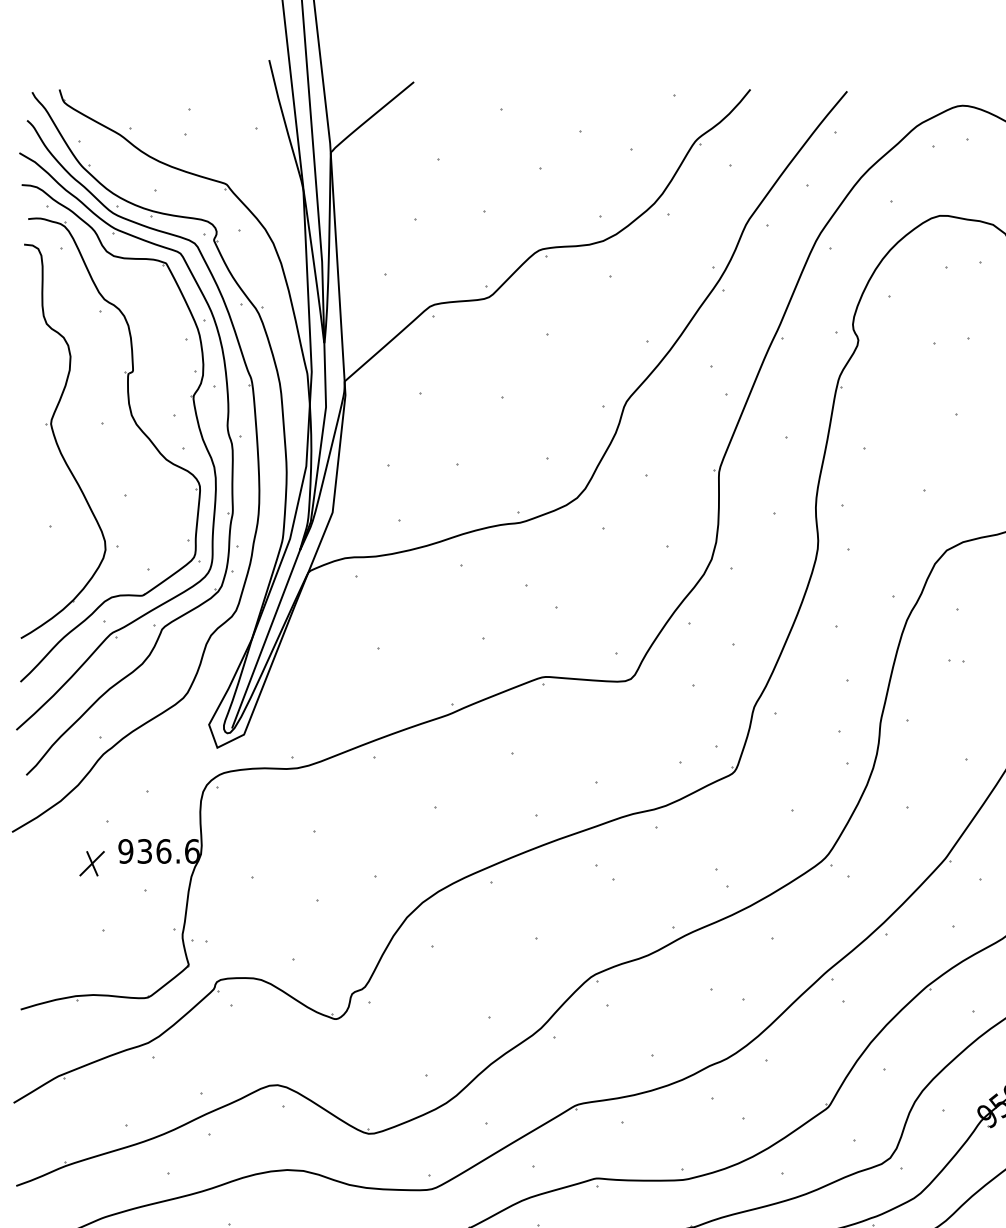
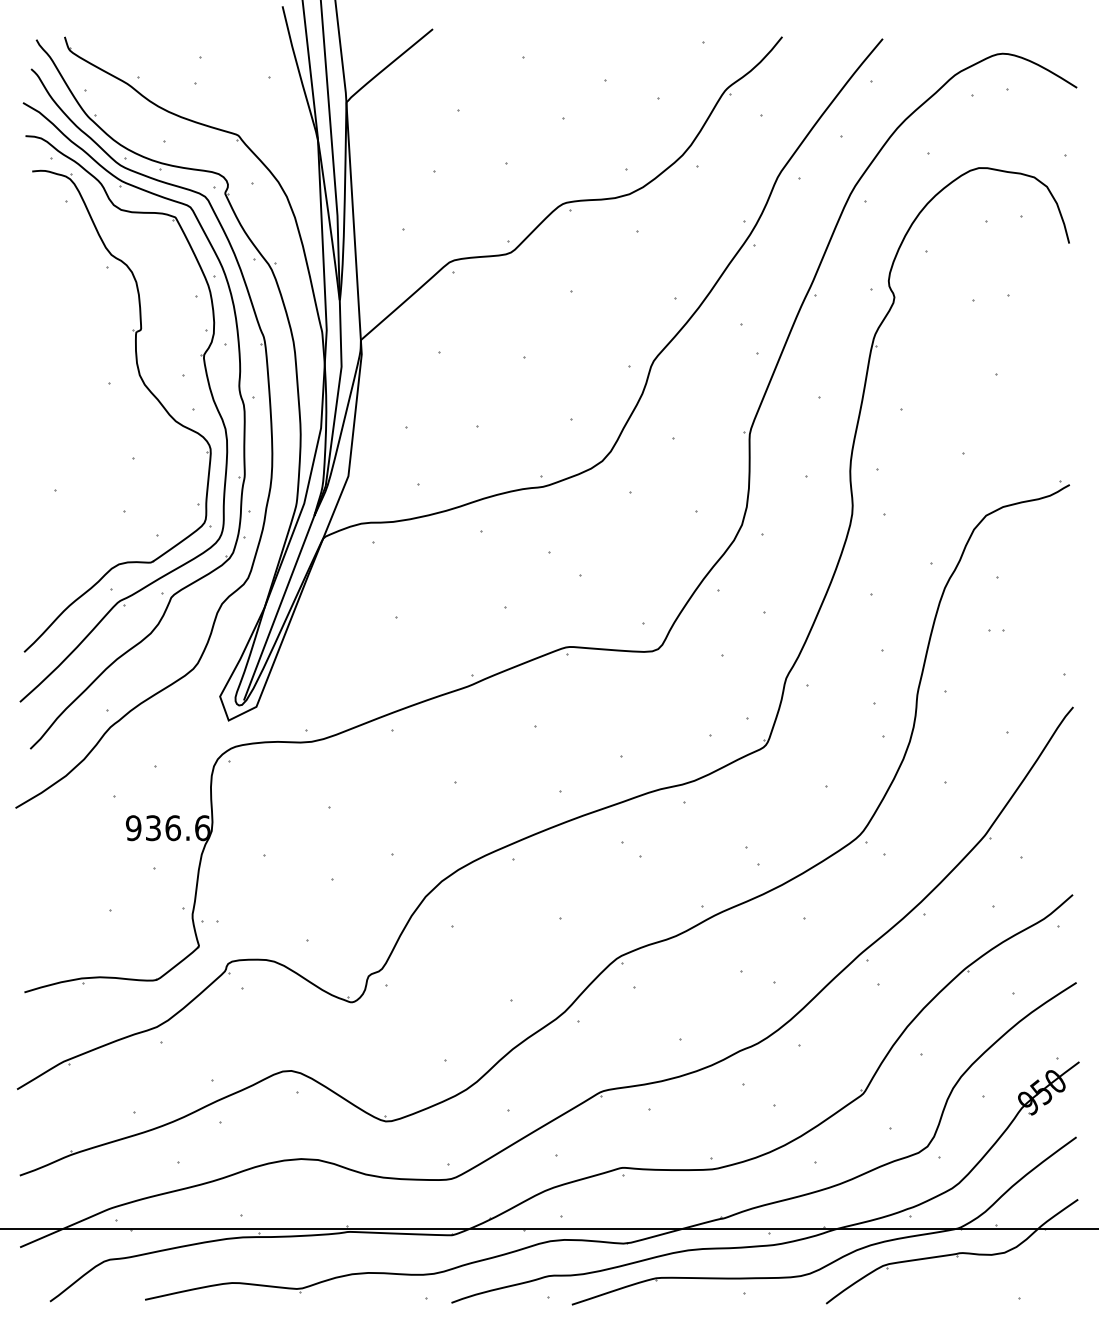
part: (63, 441) -> (68, 402), removed
part: (91, 863) -> (98, 840), removed

